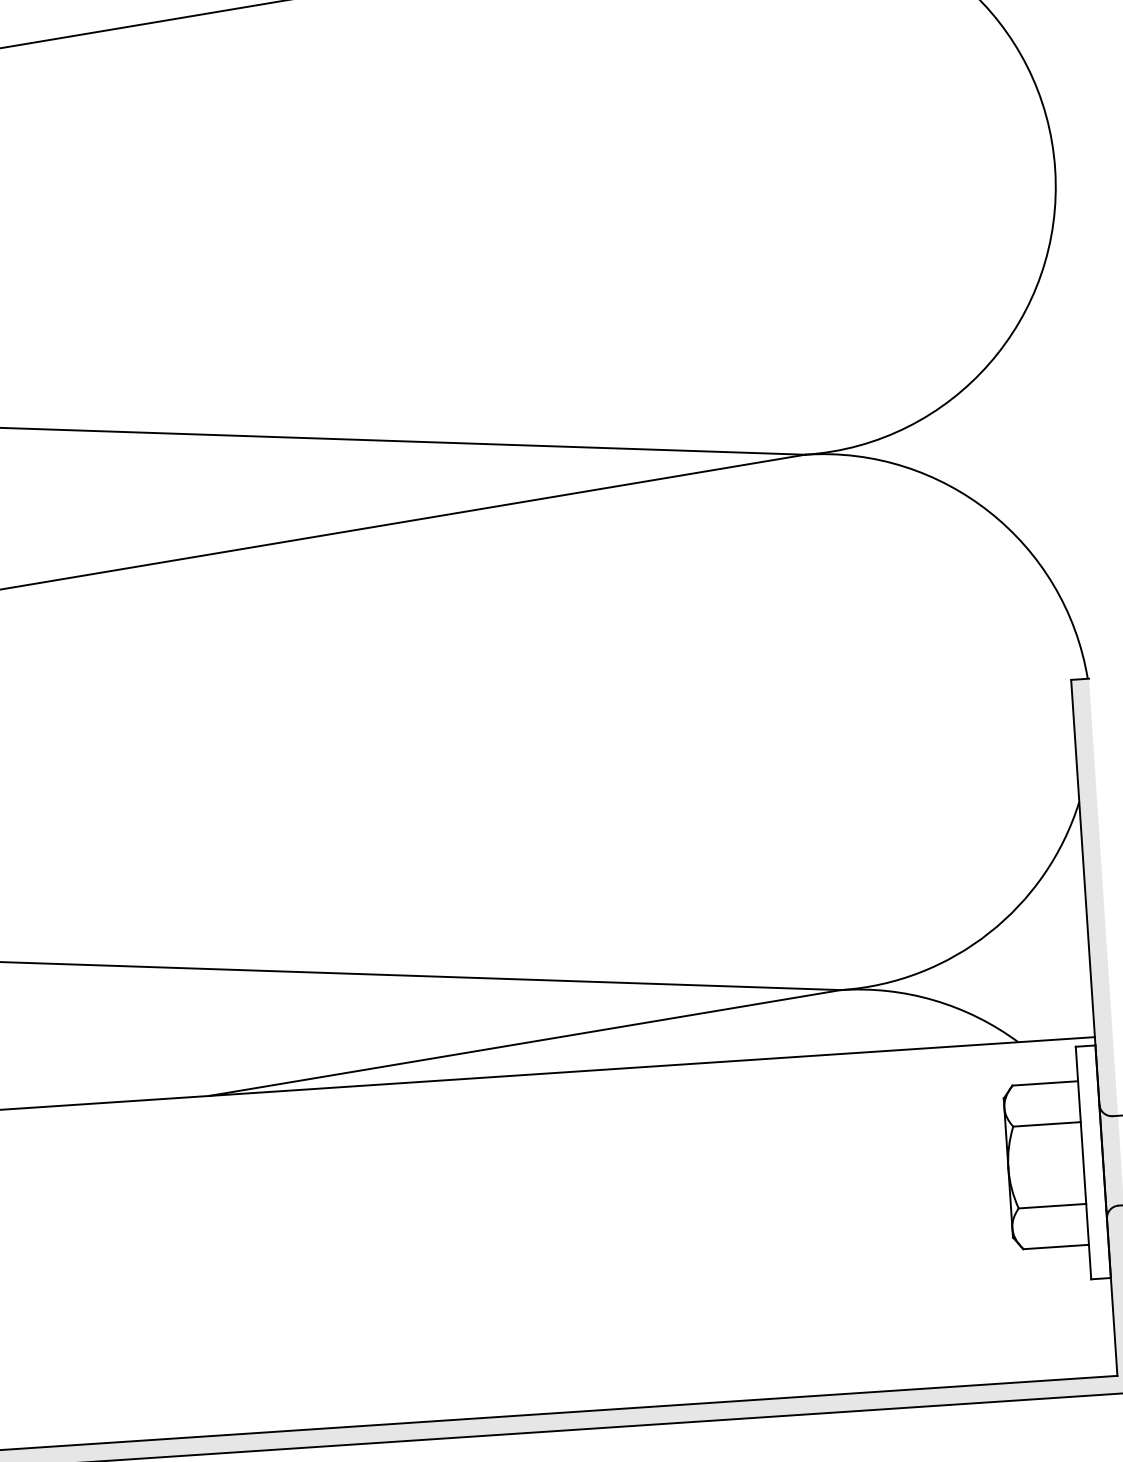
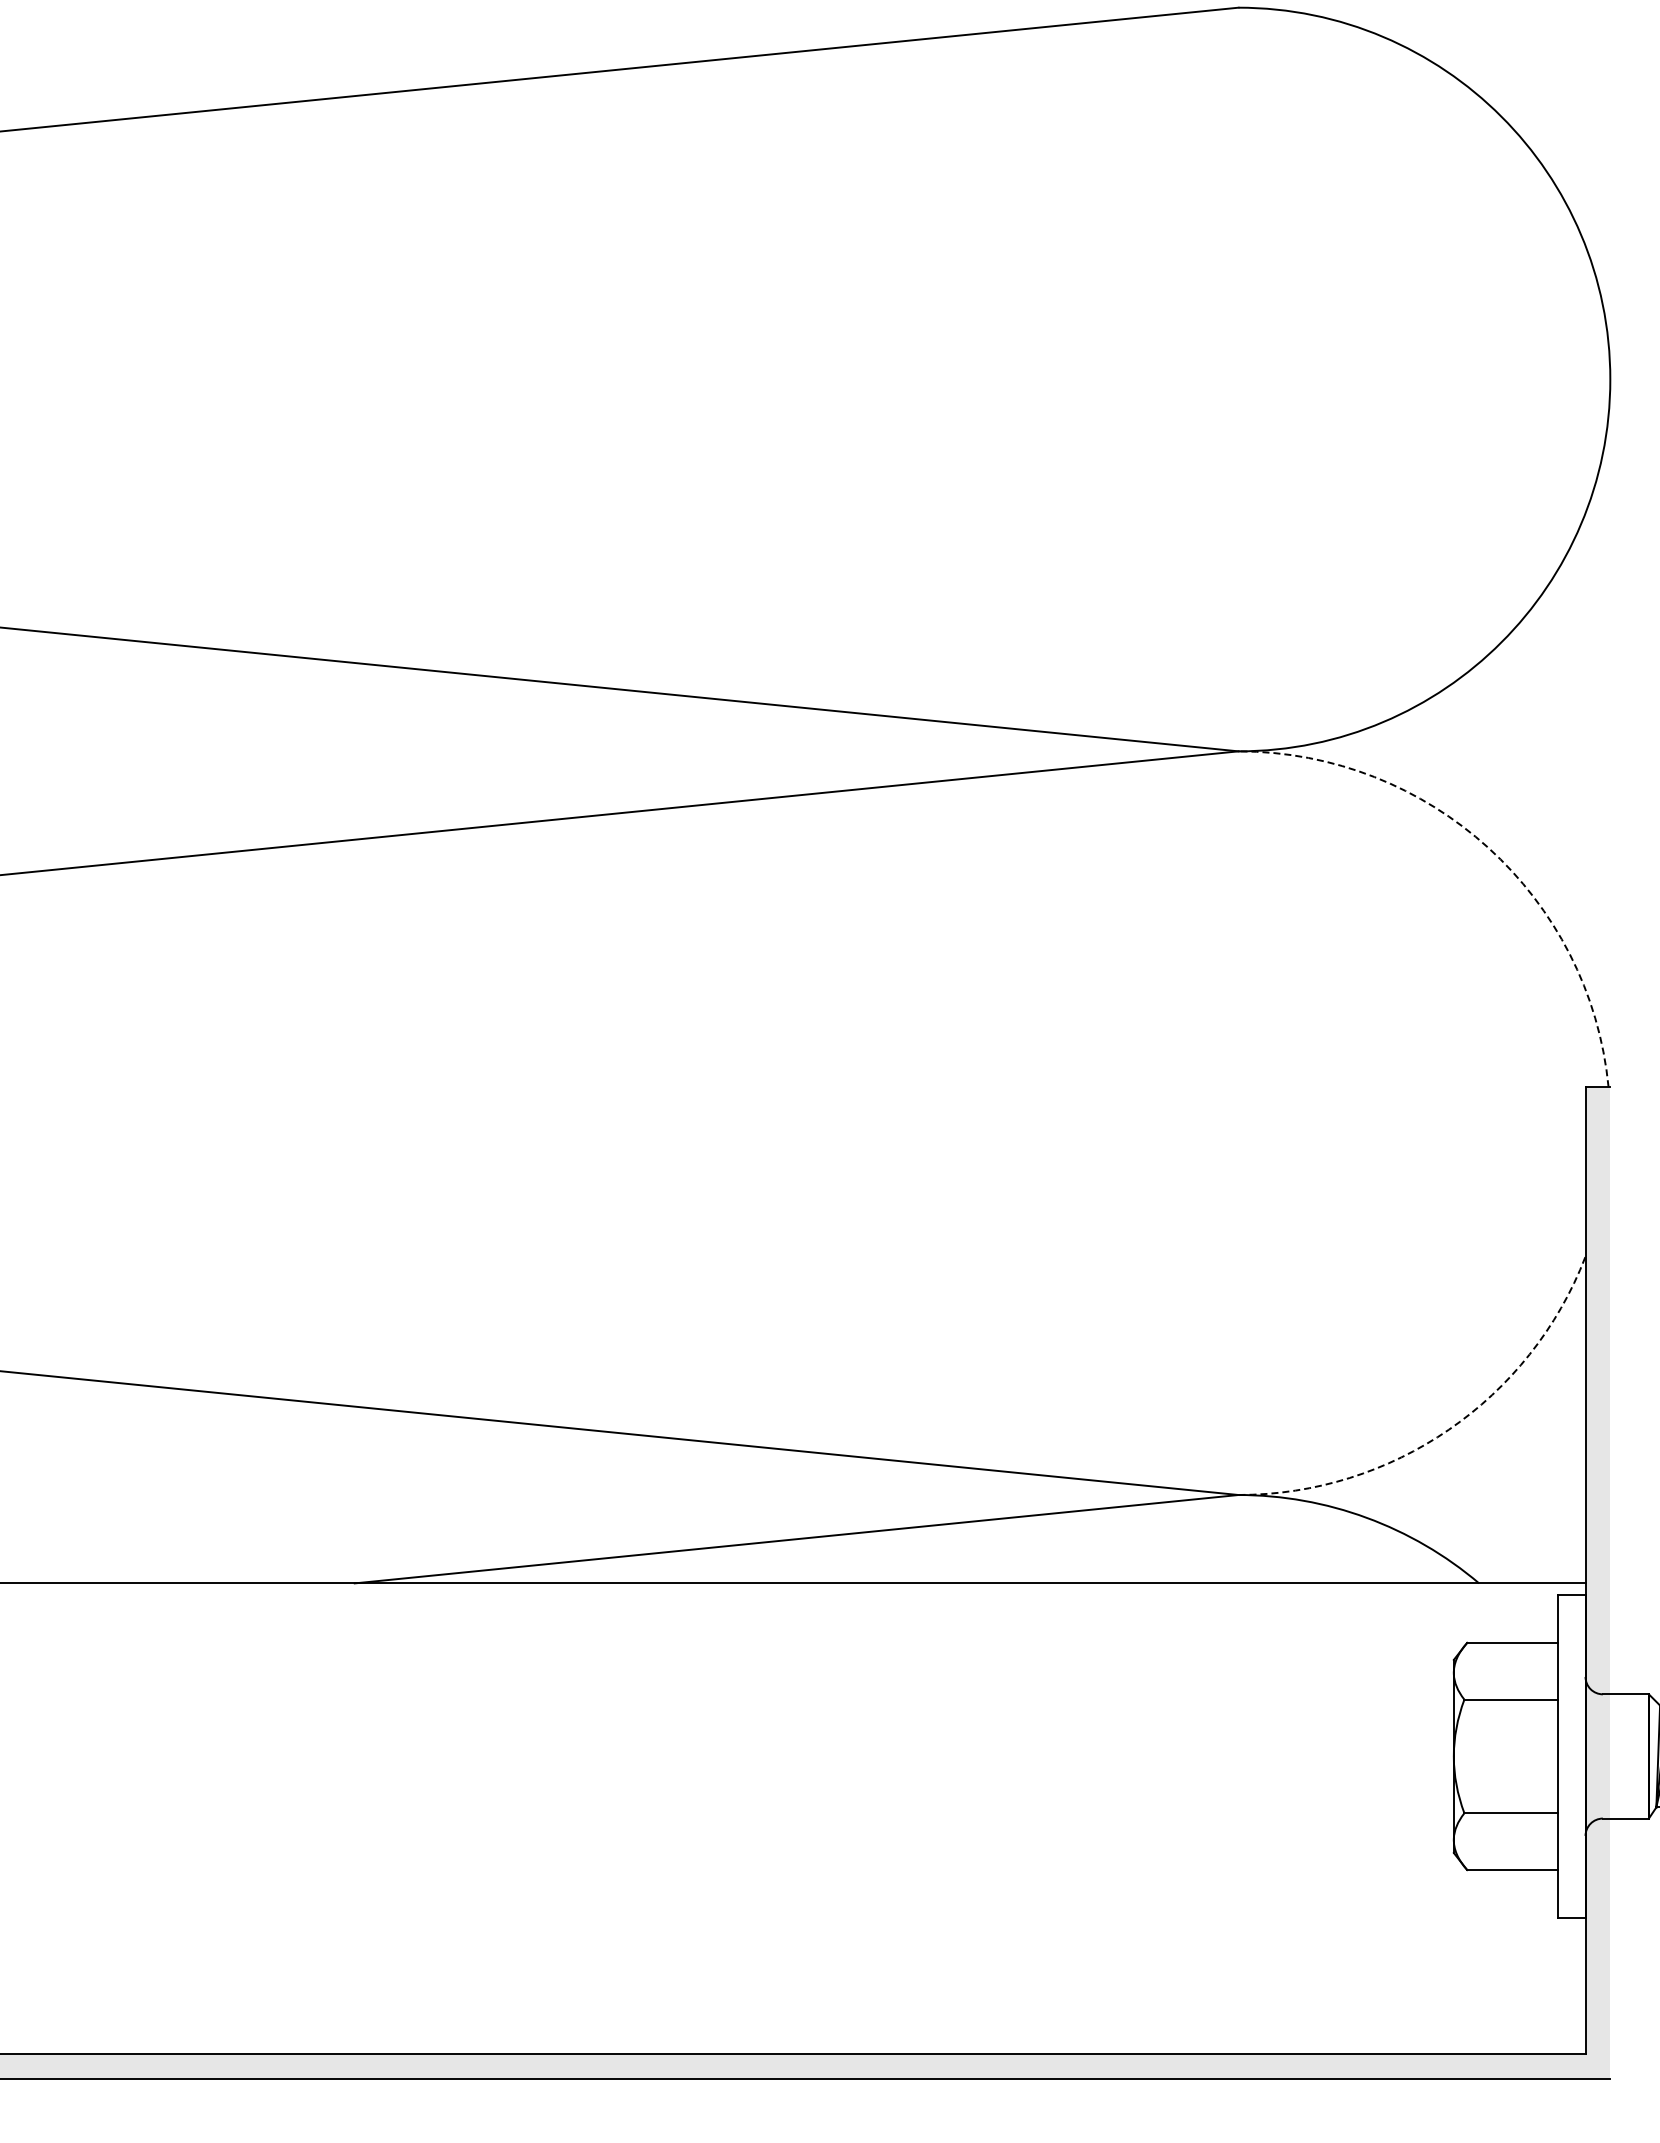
arc: (989, 511) -> (1488, 847), solid -> dashed
arc: (988, 932) -> (1448, 1429), solid -> dashed

